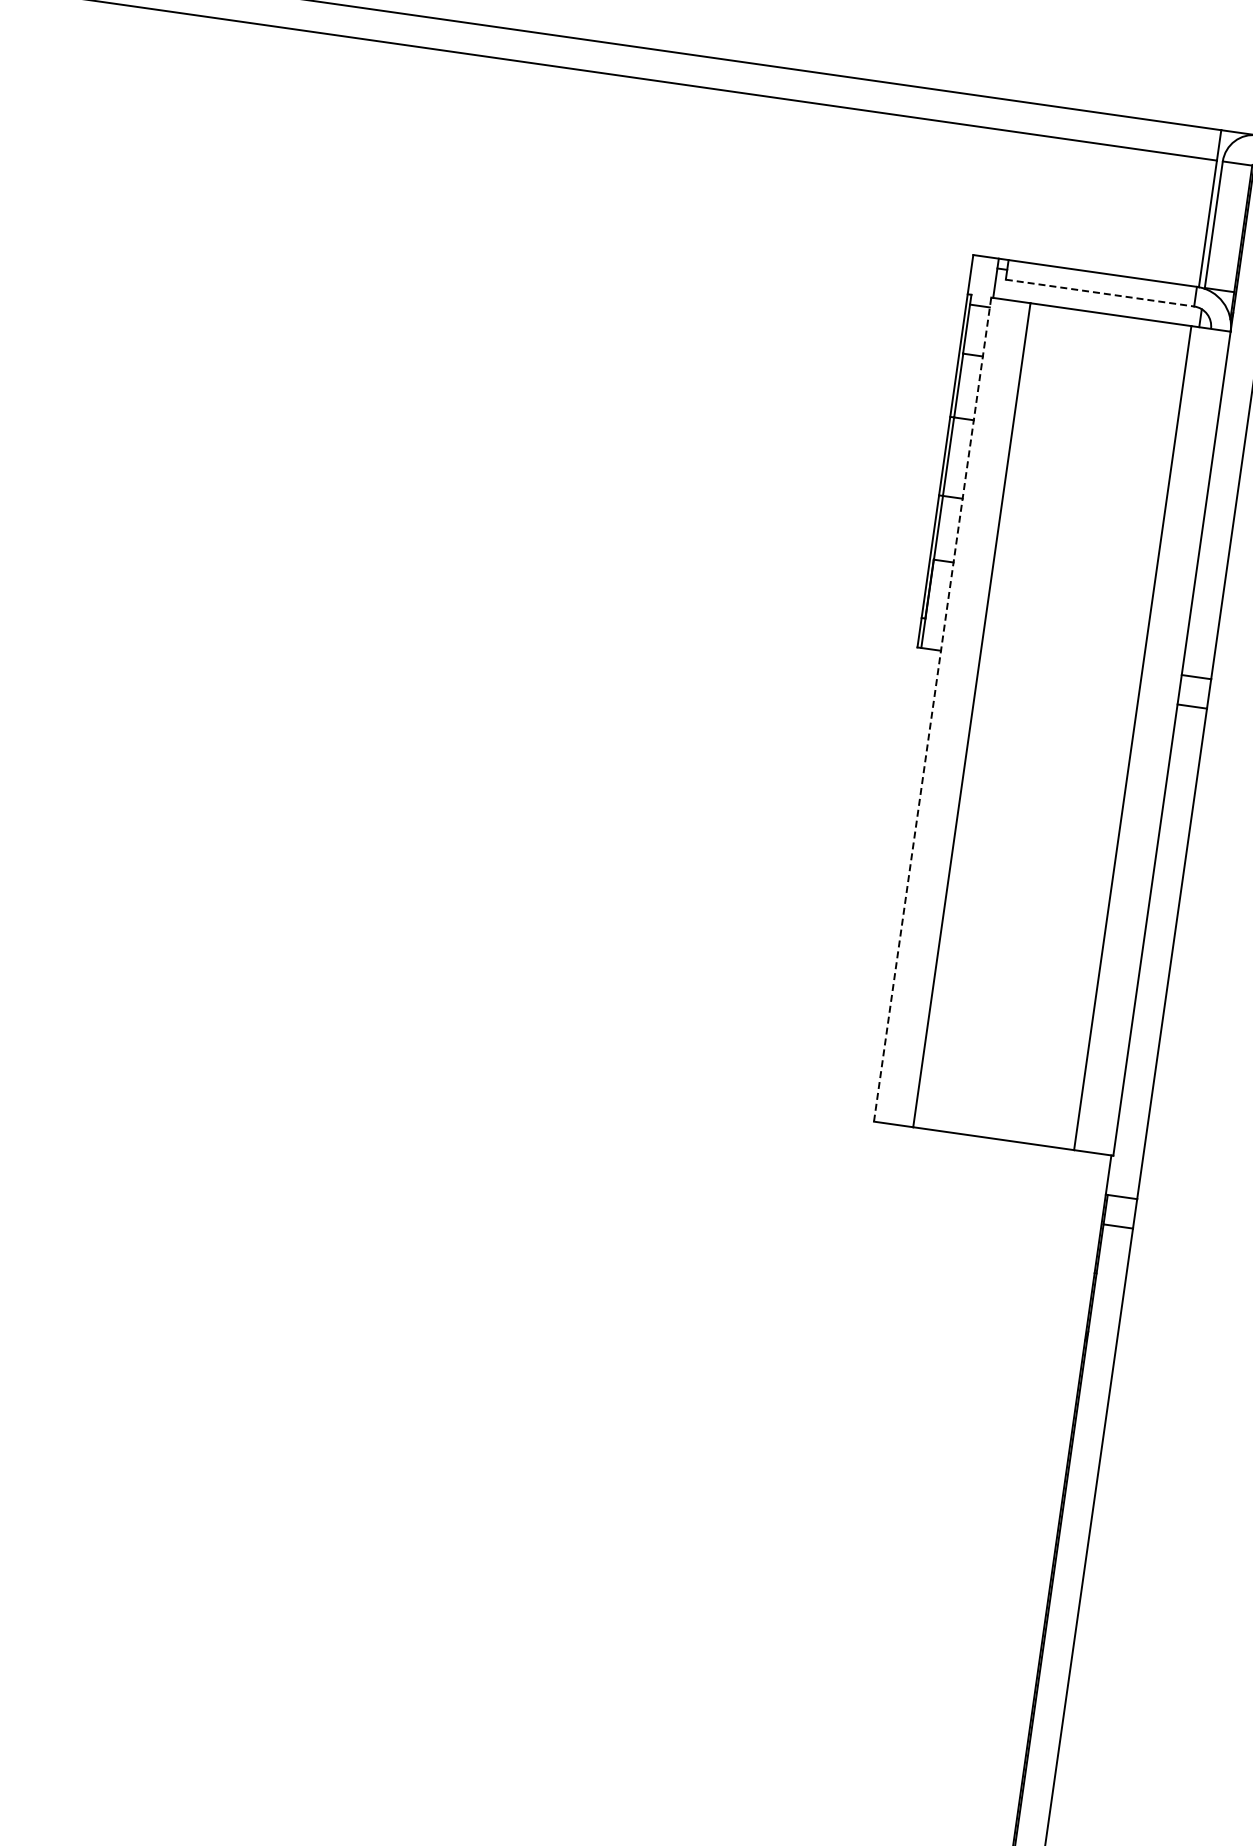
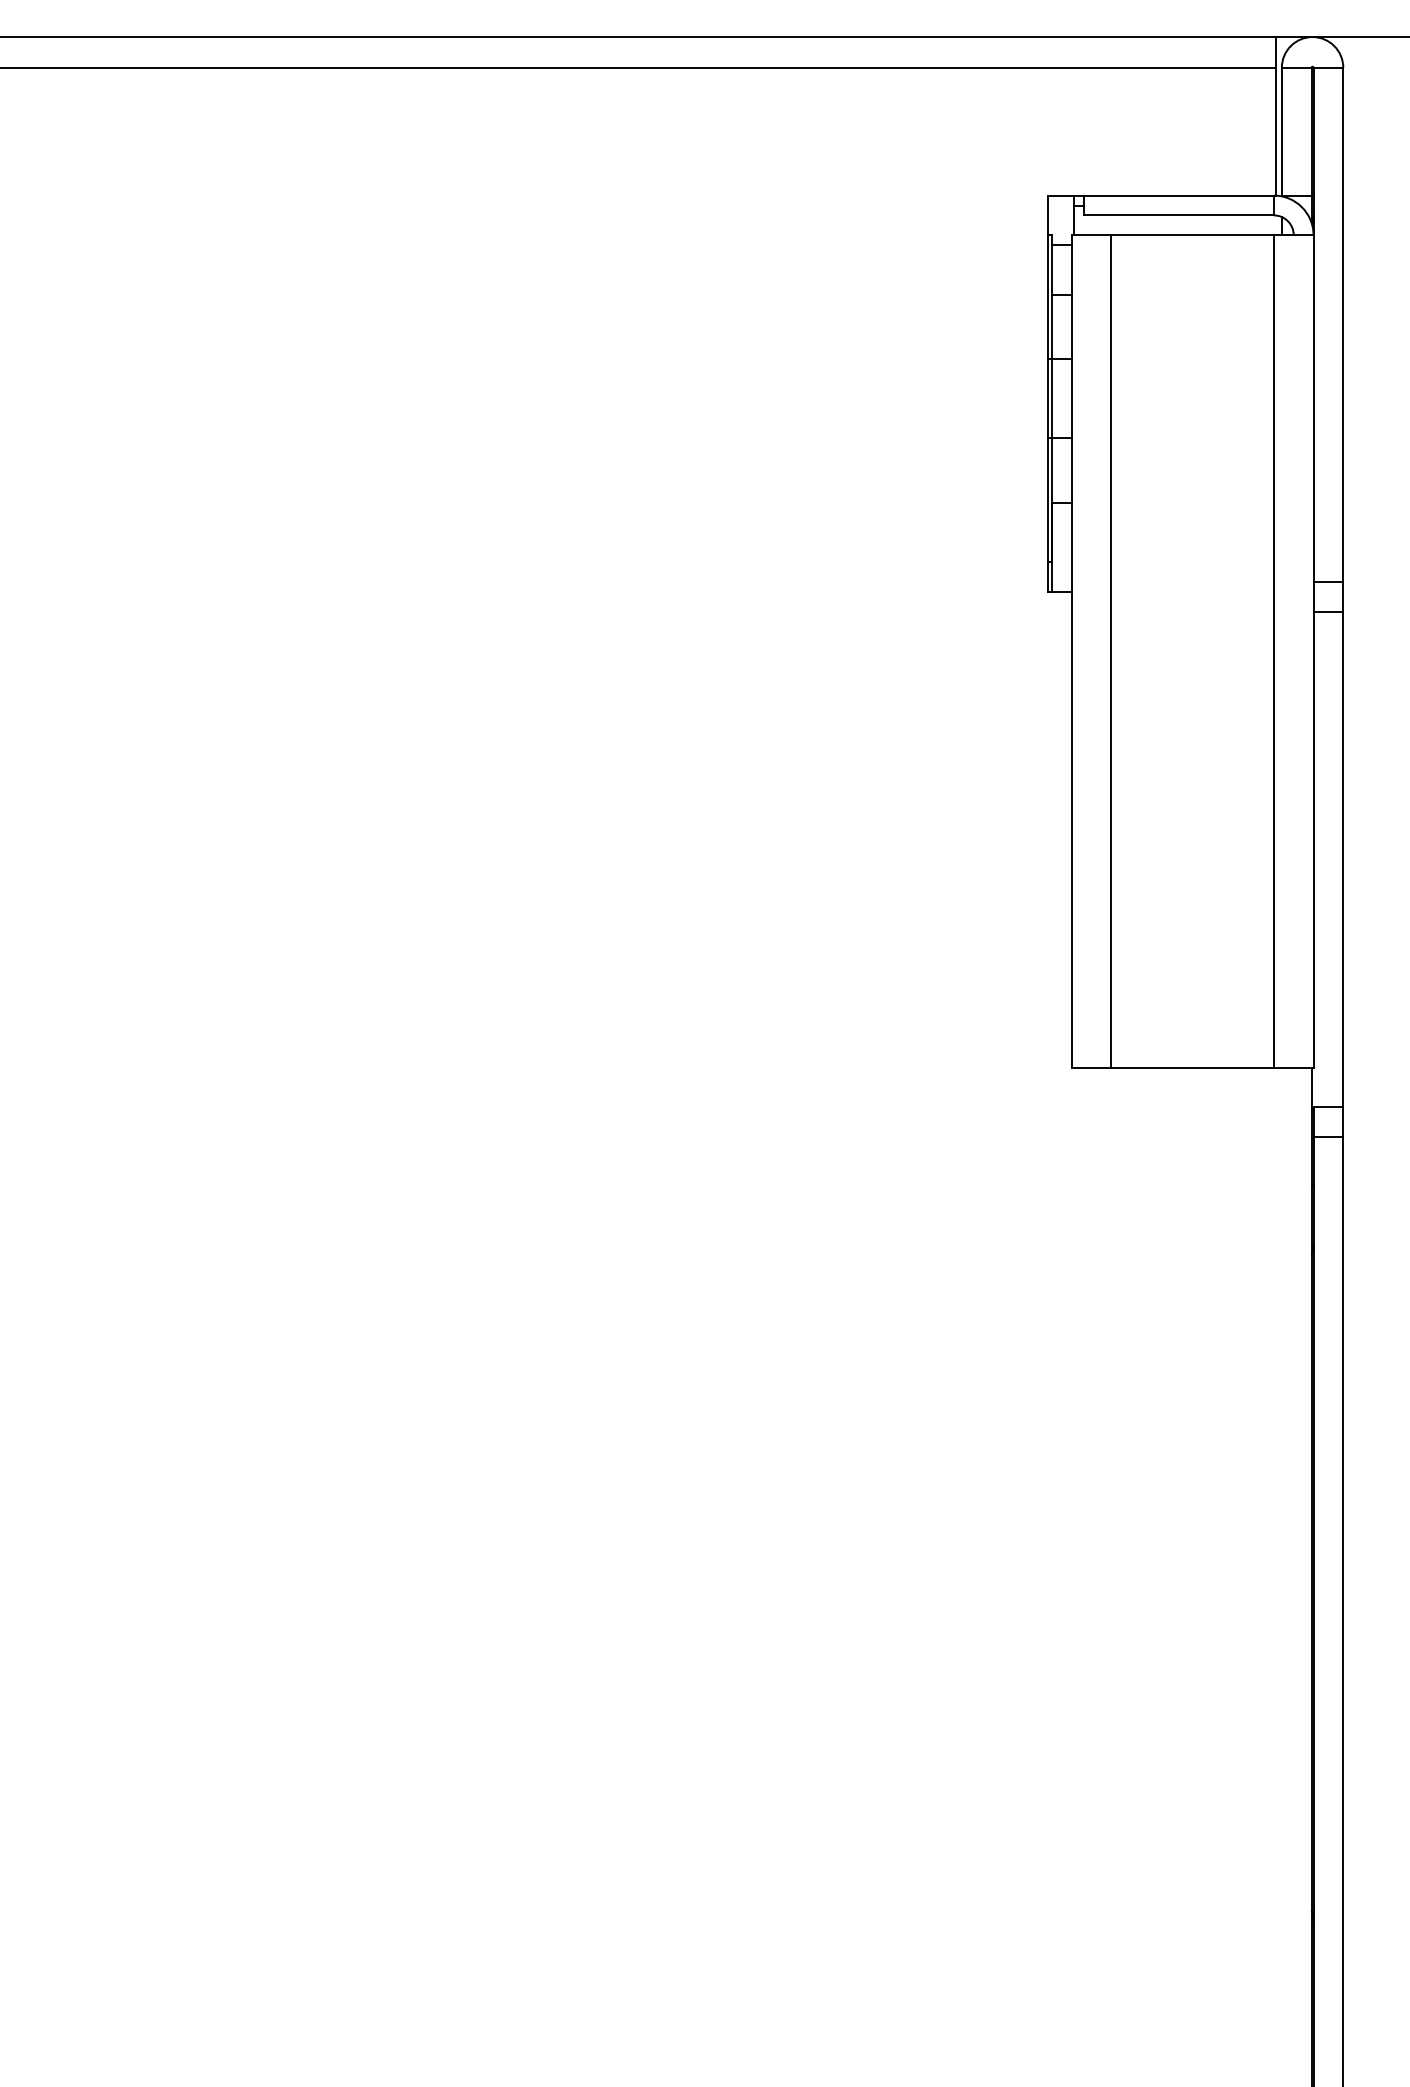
line: (1100, 293) -> (1179, 215), dashed -> solid
line: (932, 708) -> (1071, 650), dashed -> solid

